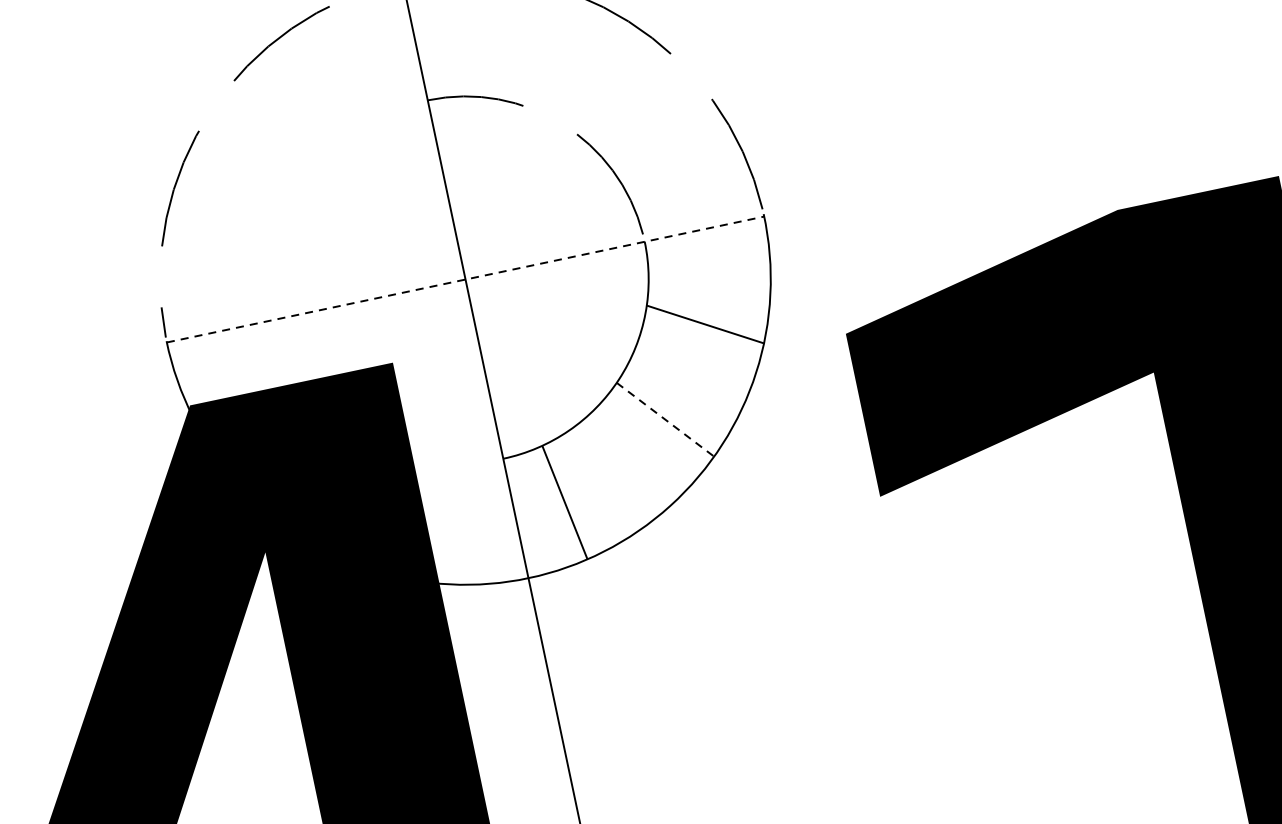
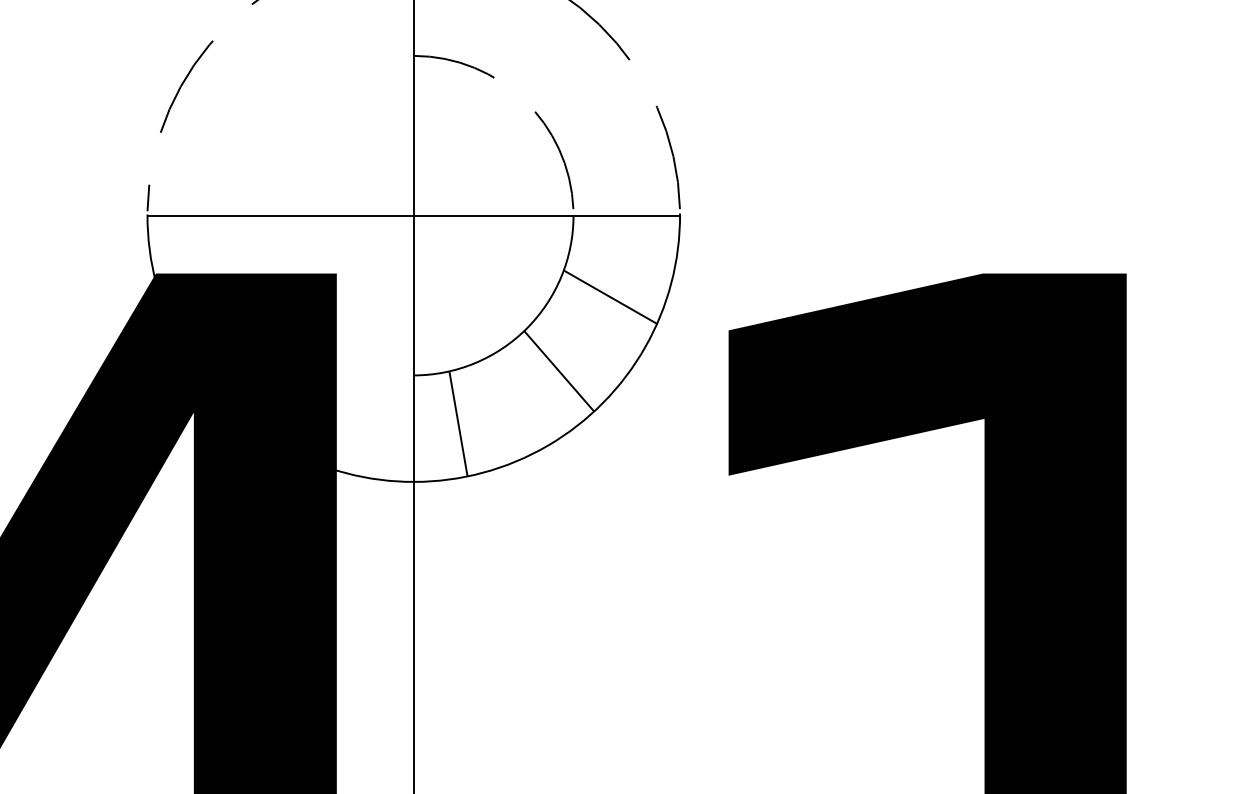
line: (466, 279) -> (414, 215), dashed -> solid
line: (665, 419) -> (559, 371), dashed -> solid

